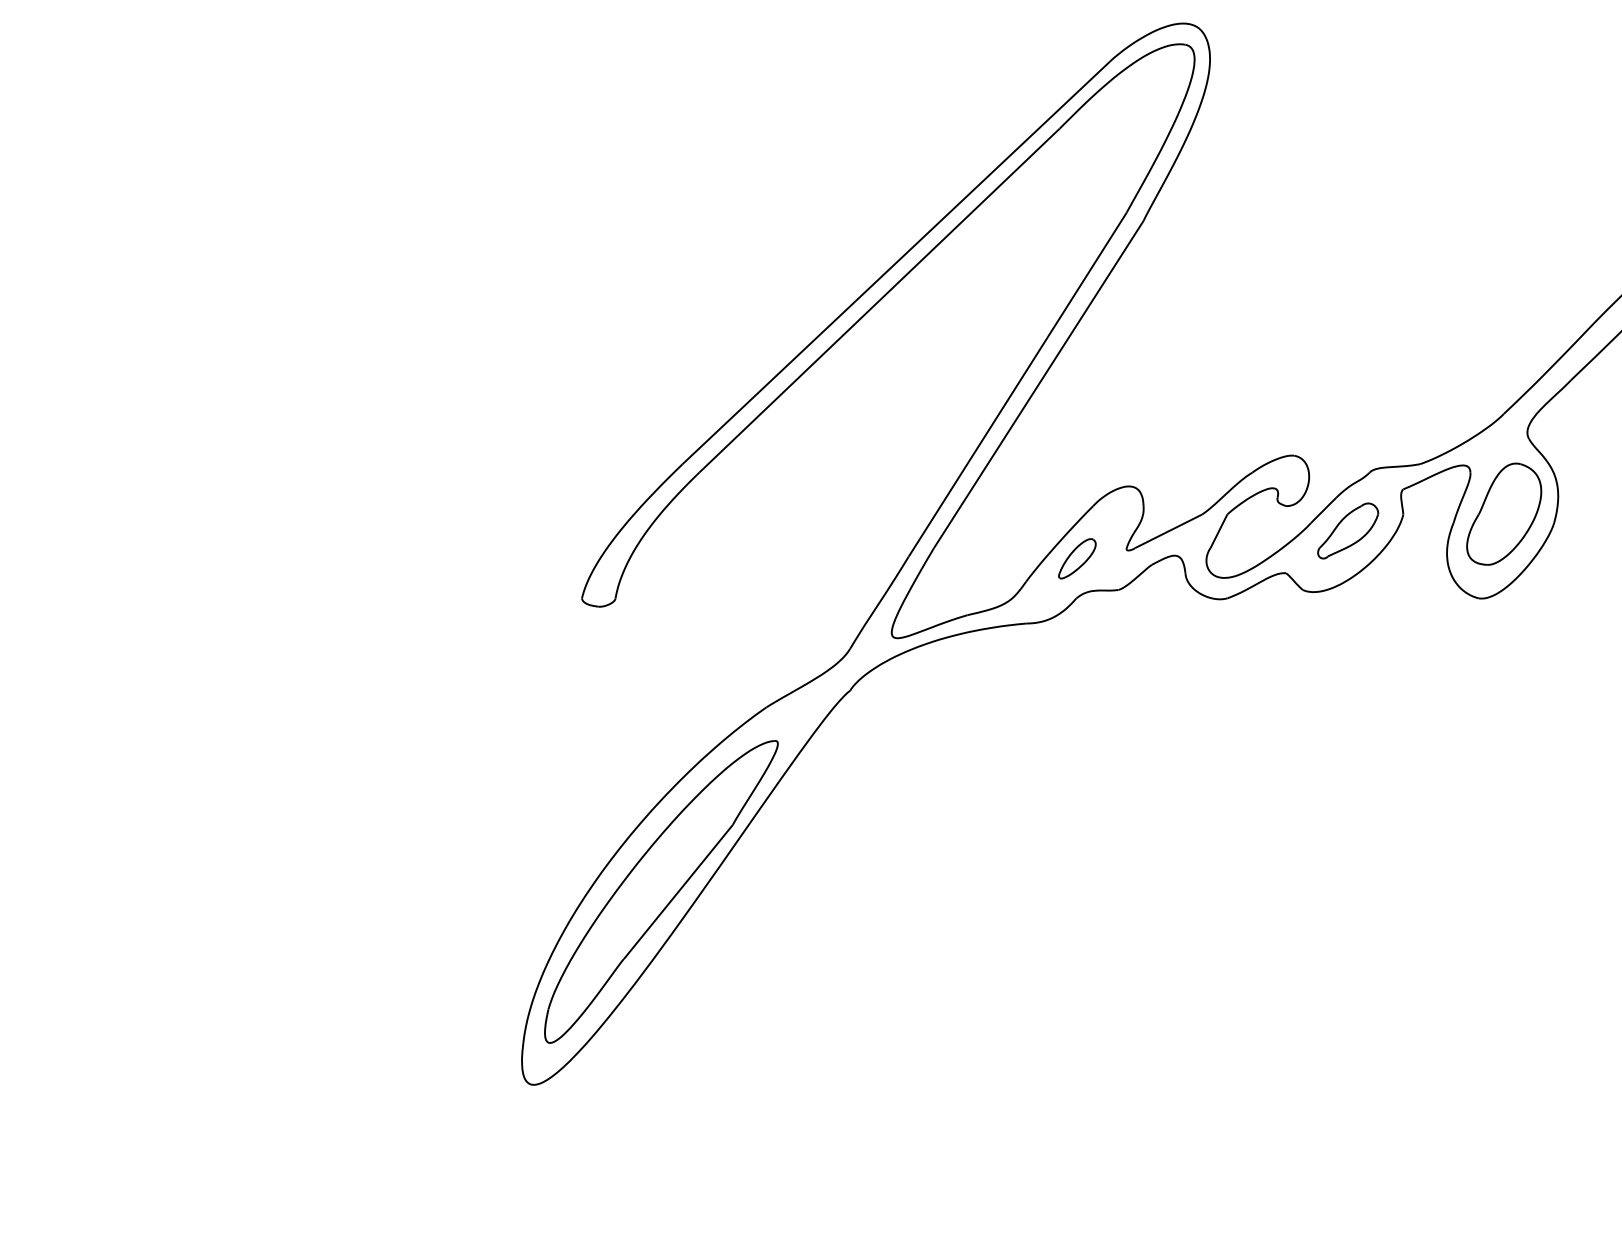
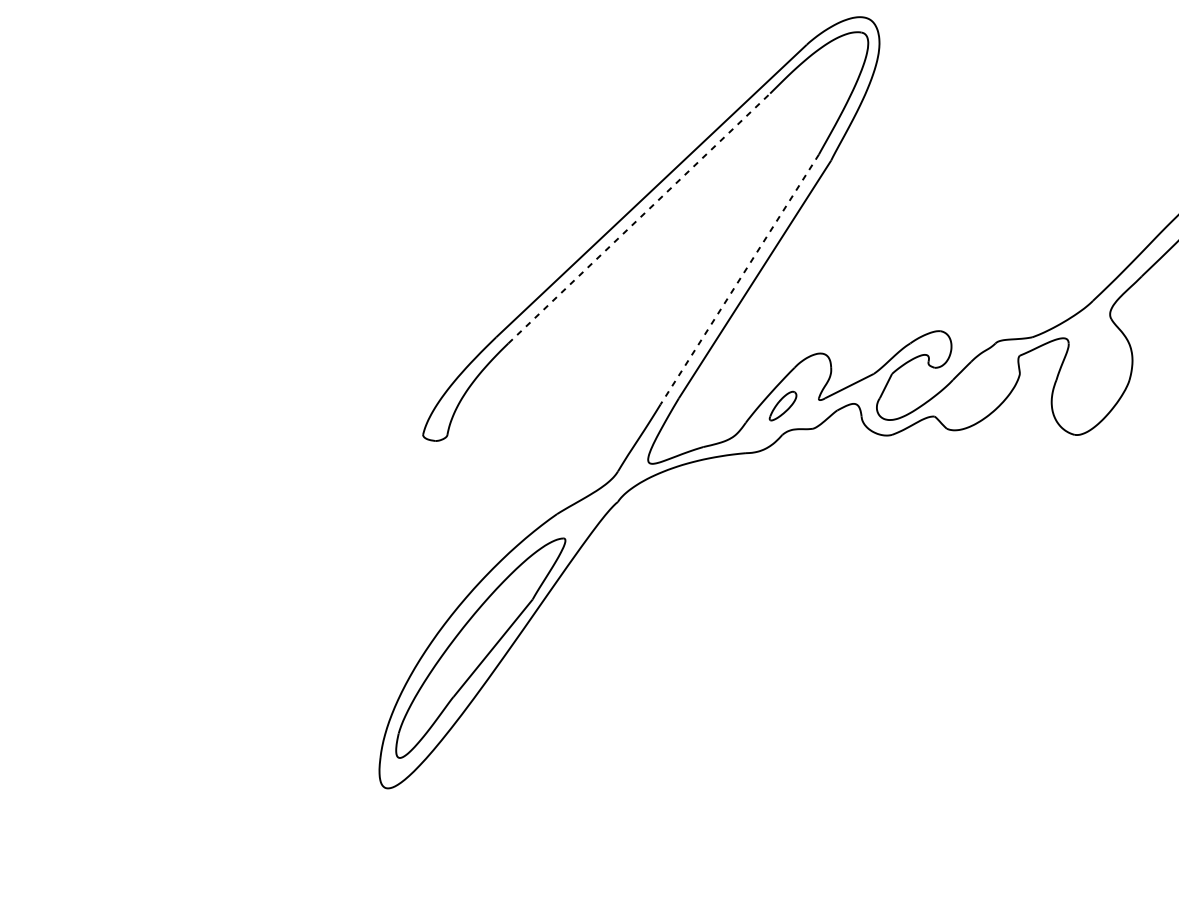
line: (879, 300) -> (639, 218), solid -> dashed
line: (1017, 384) -> (739, 279), solid -> dashed
part: (1504, 513) -> (1093, 373), removed
part: (1348, 530) -> (980, 385), removed

